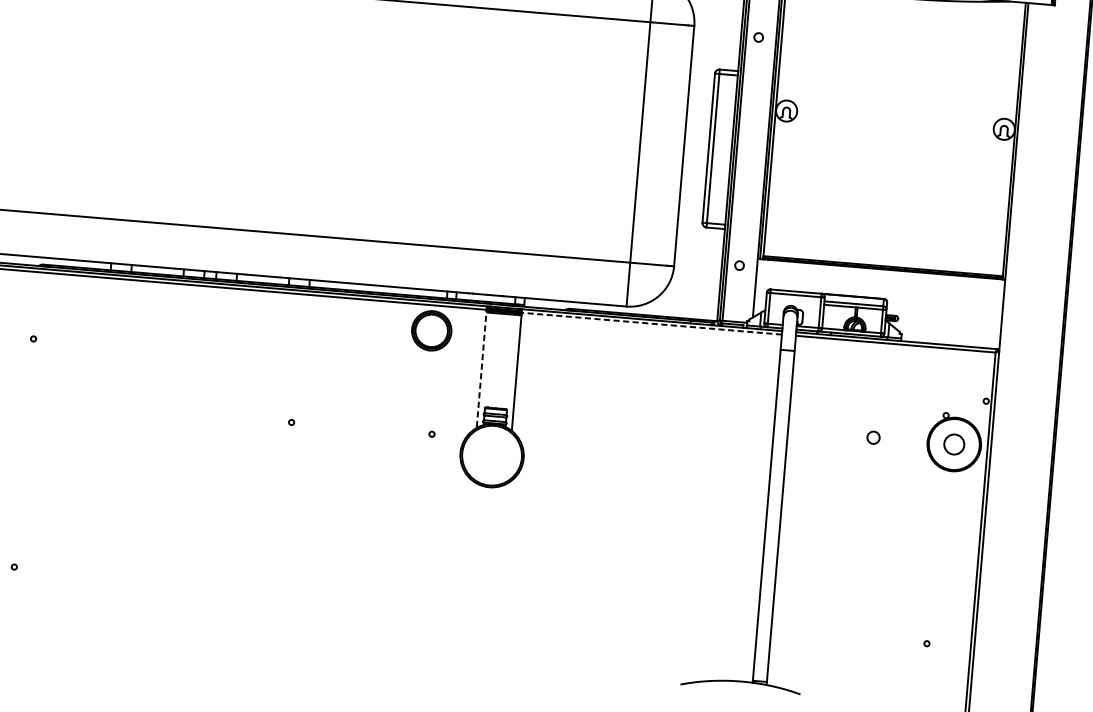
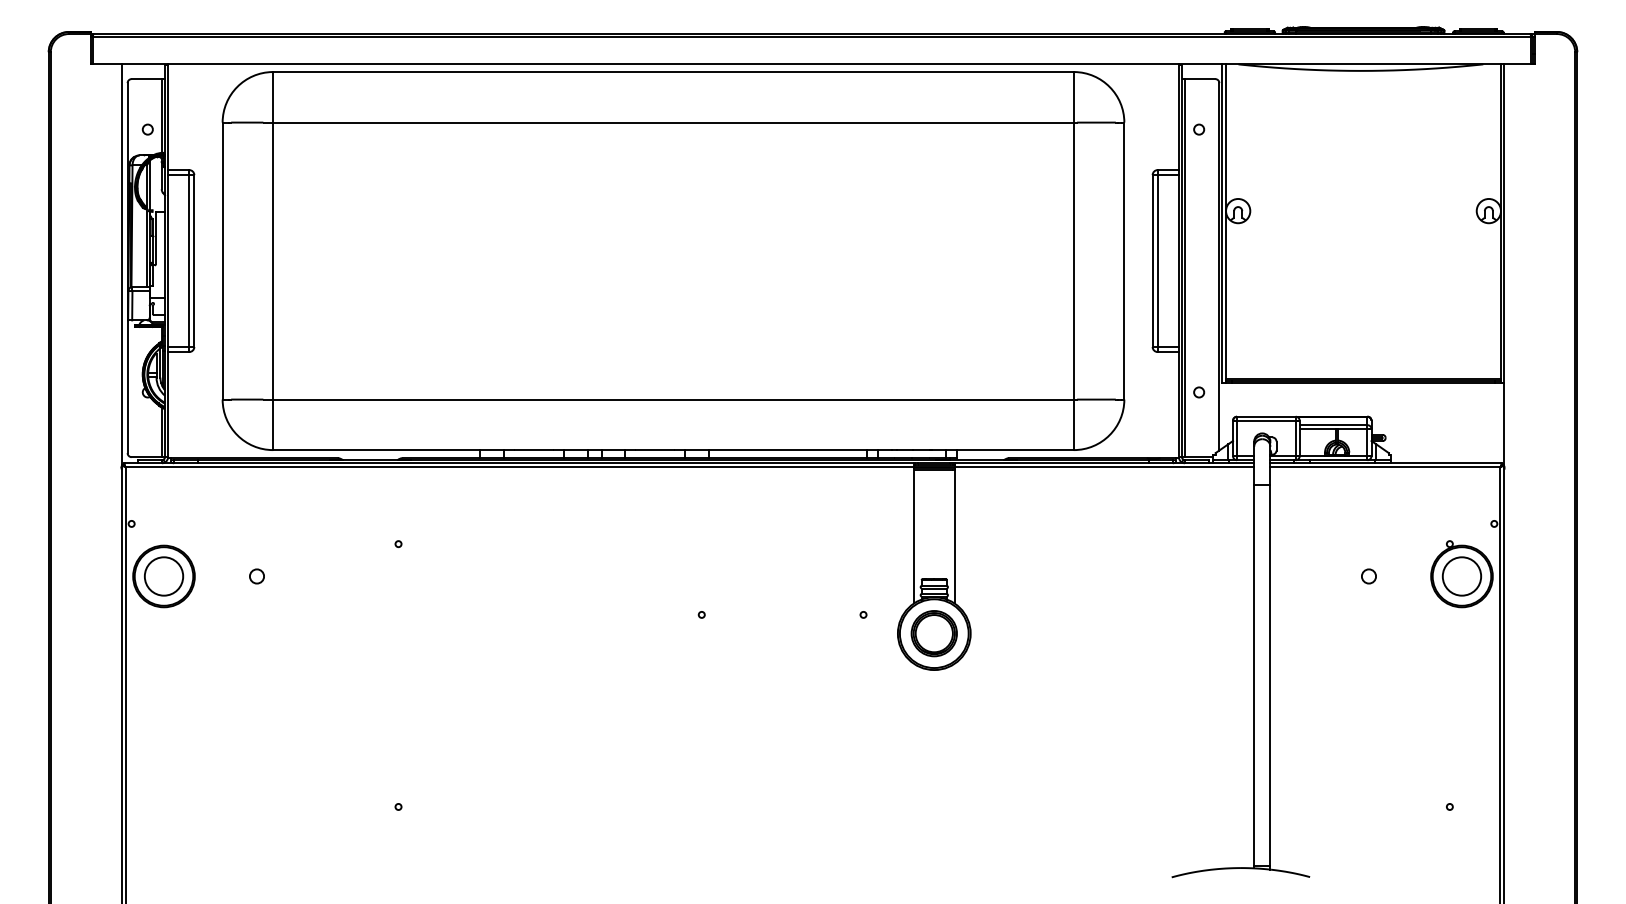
line: (651, 323) -> (1104, 467), dashed -> solid
part: (431, 330) -> (933, 633), moved
line: (482, 367) -> (914, 533), dashed -> solid
circle: (953, 444) -> (1461, 576), size x1.67

